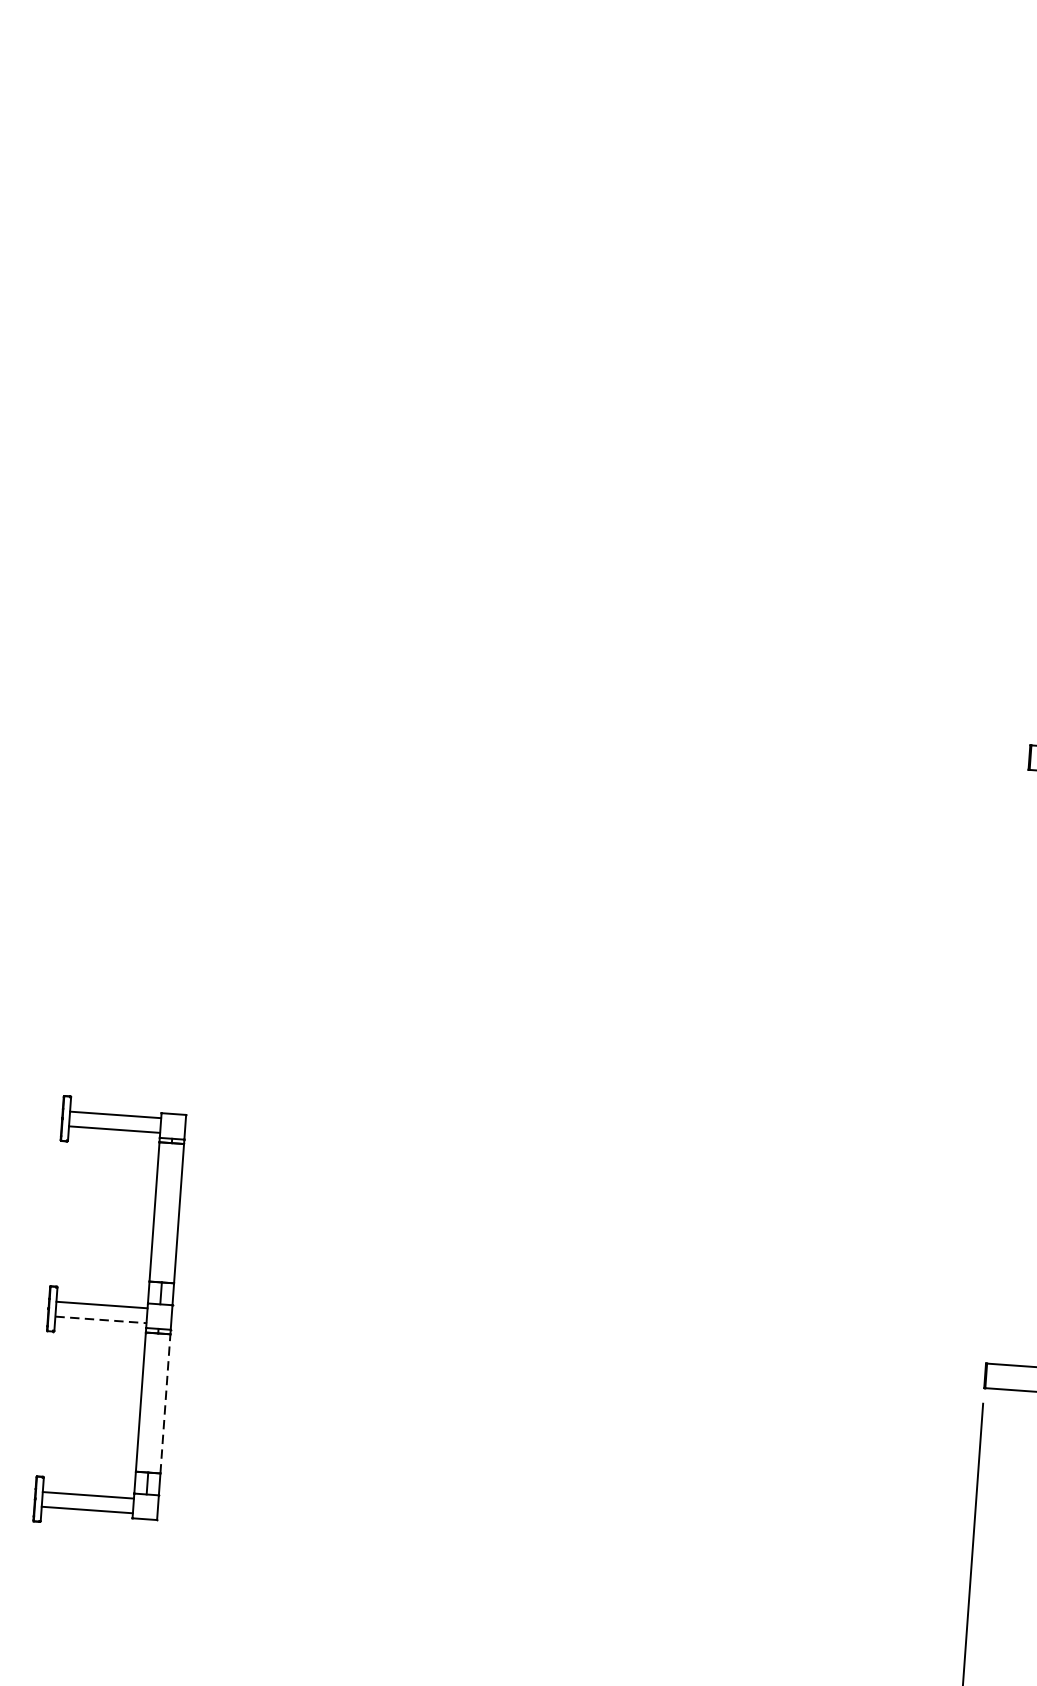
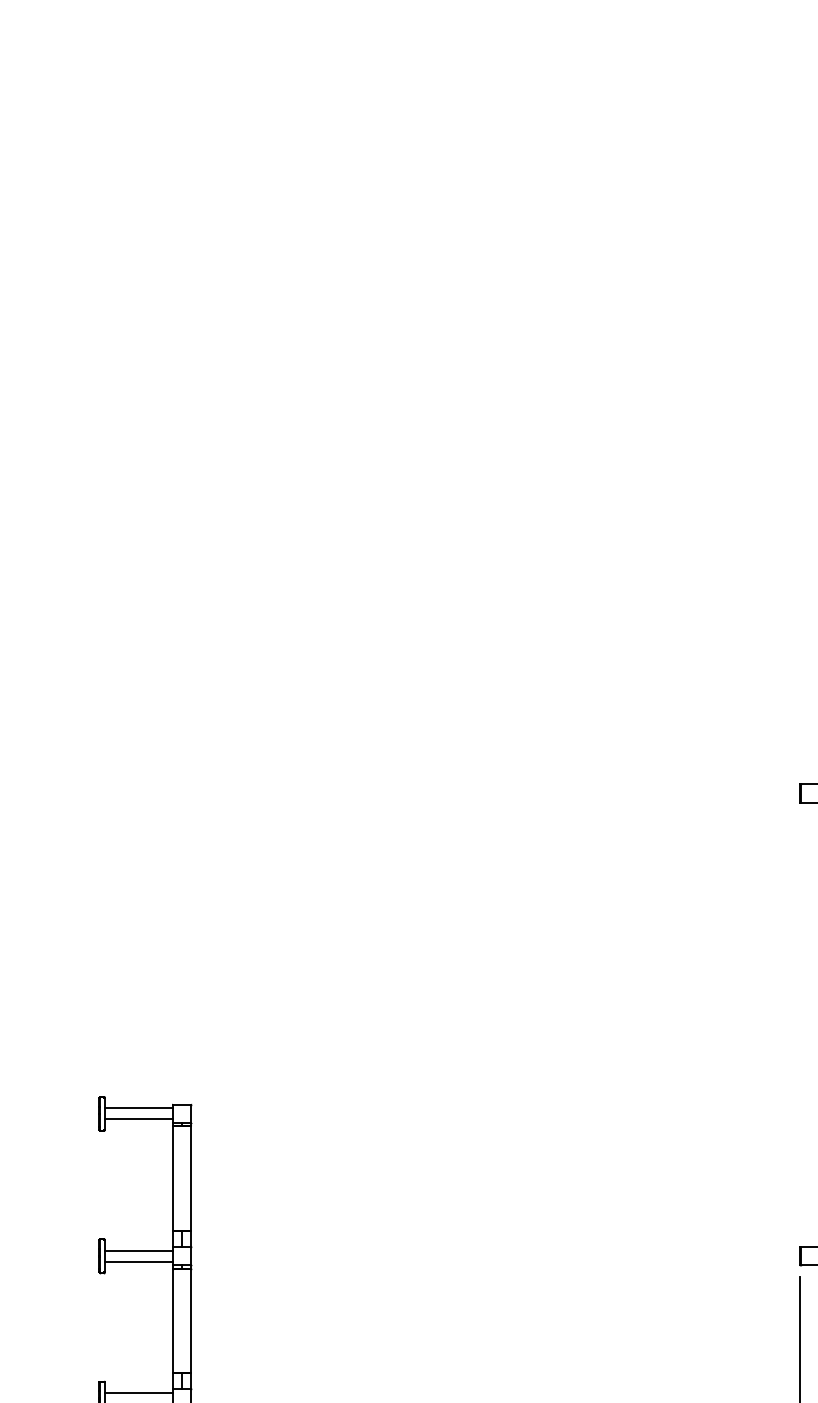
line: (101, 1319) -> (139, 1261), dashed -> solid
line: (165, 1403) -> (191, 1320), dashed -> solid

